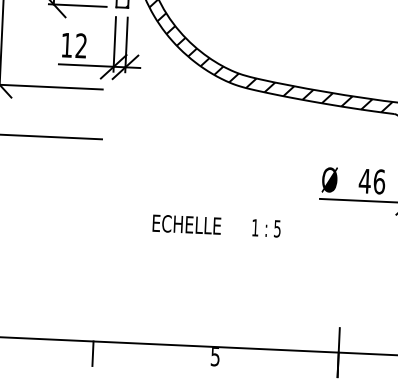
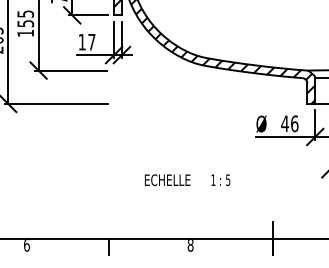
text: (80, 44) -> (91, 41), 12 -> 17
text: (216, 226) -> (187, 180), moved
text: (215, 356) -> (190, 245), 5 -> 8

